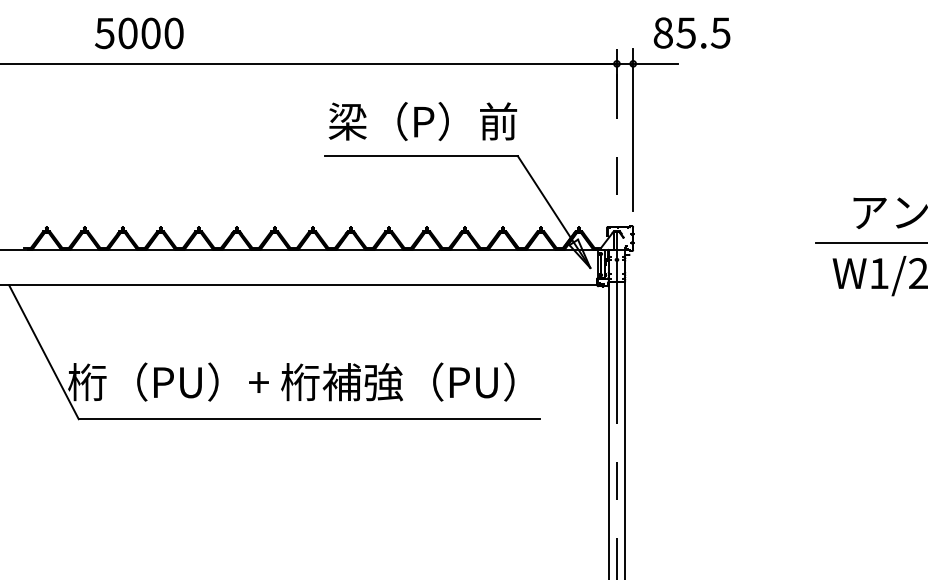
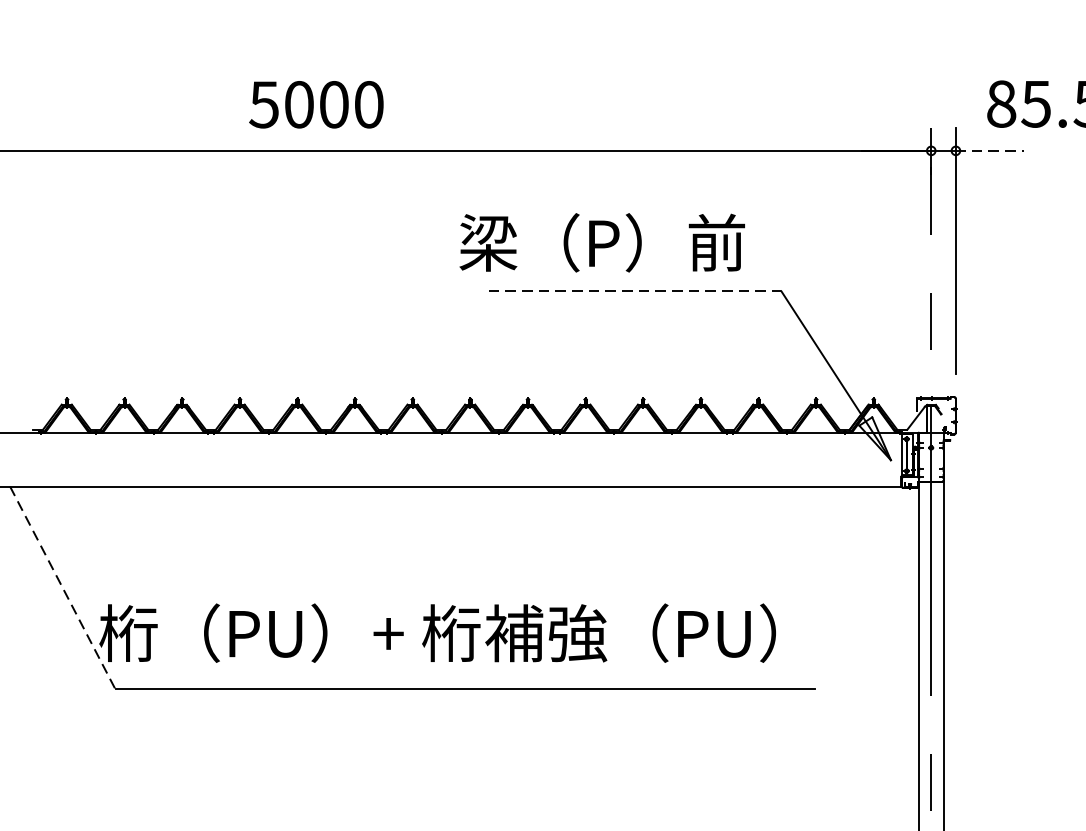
text: (139, 33) -> (316, 104), moved
line: (655, 63) -> (989, 150), solid -> dashed
text: (422, 121) -> (601, 242), moved
line: (421, 156) -> (635, 291), solid -> dashed
line: (44, 352) -> (63, 588), solid -> dashed

